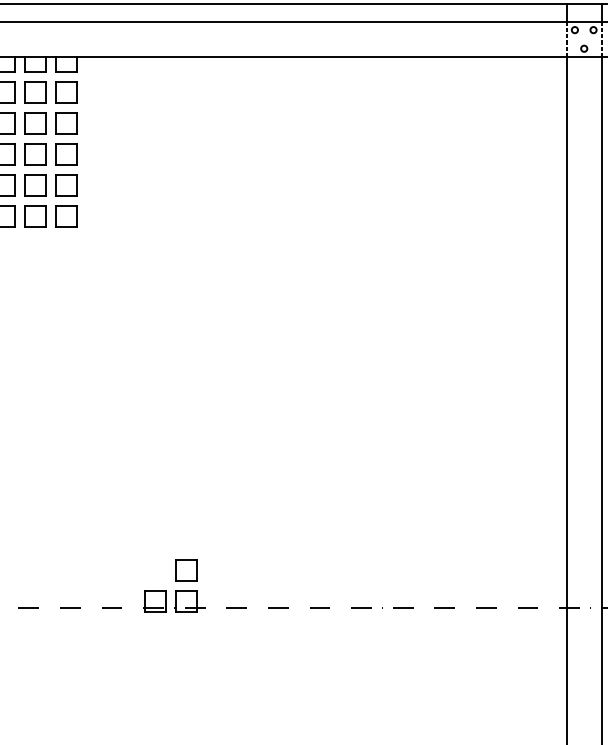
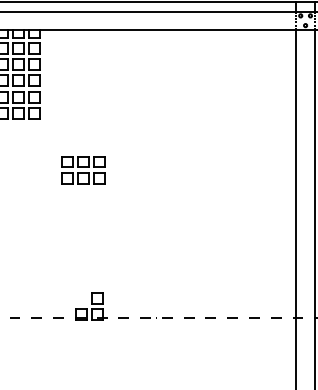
part: (159, 325) -> (83, 170), added

